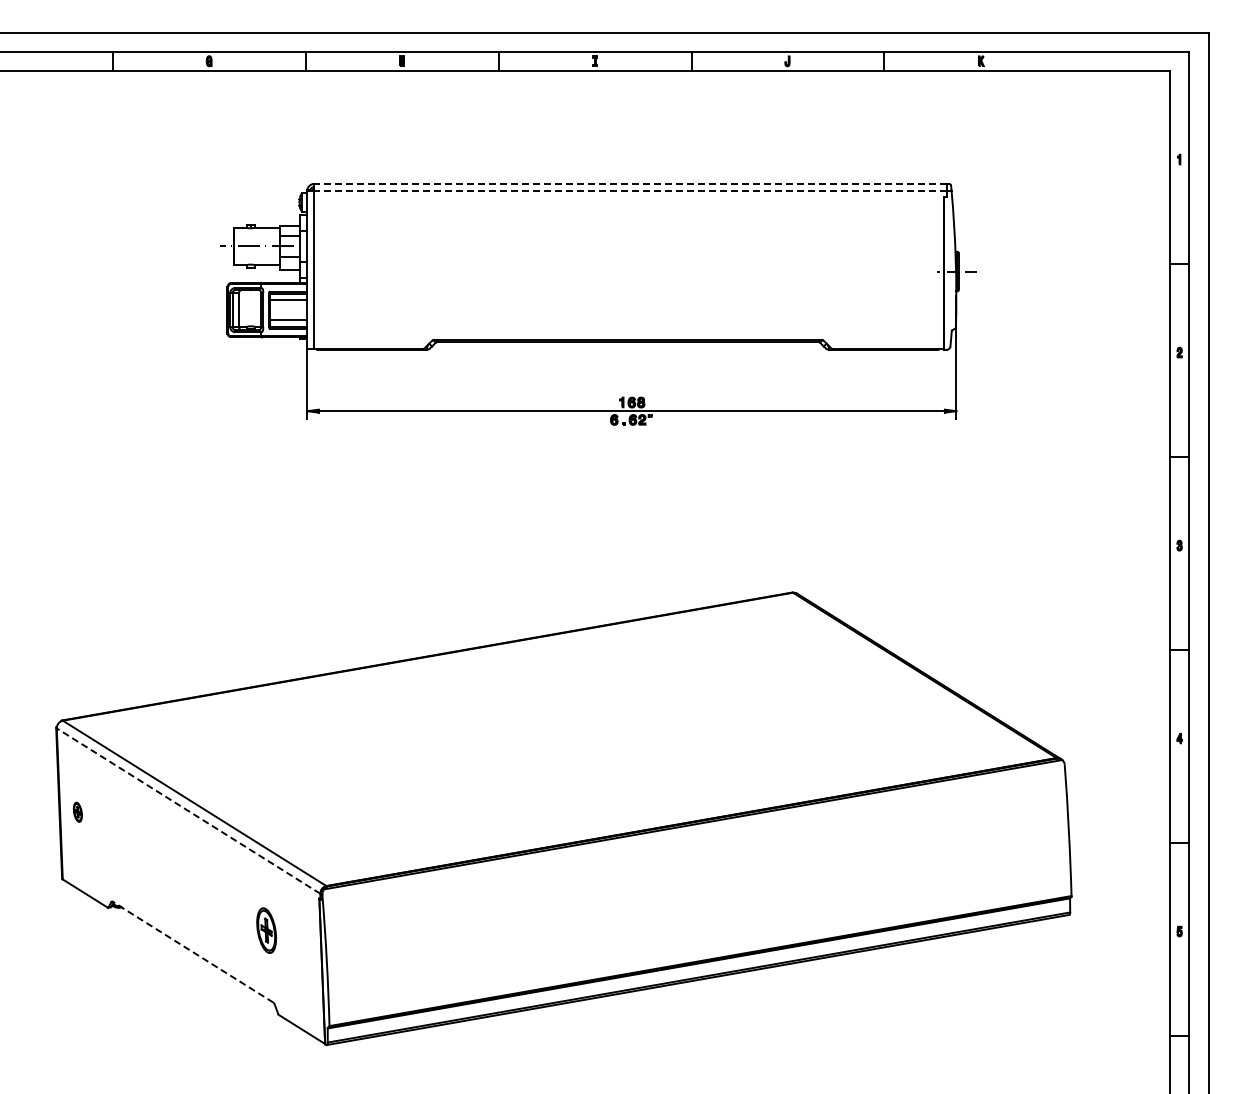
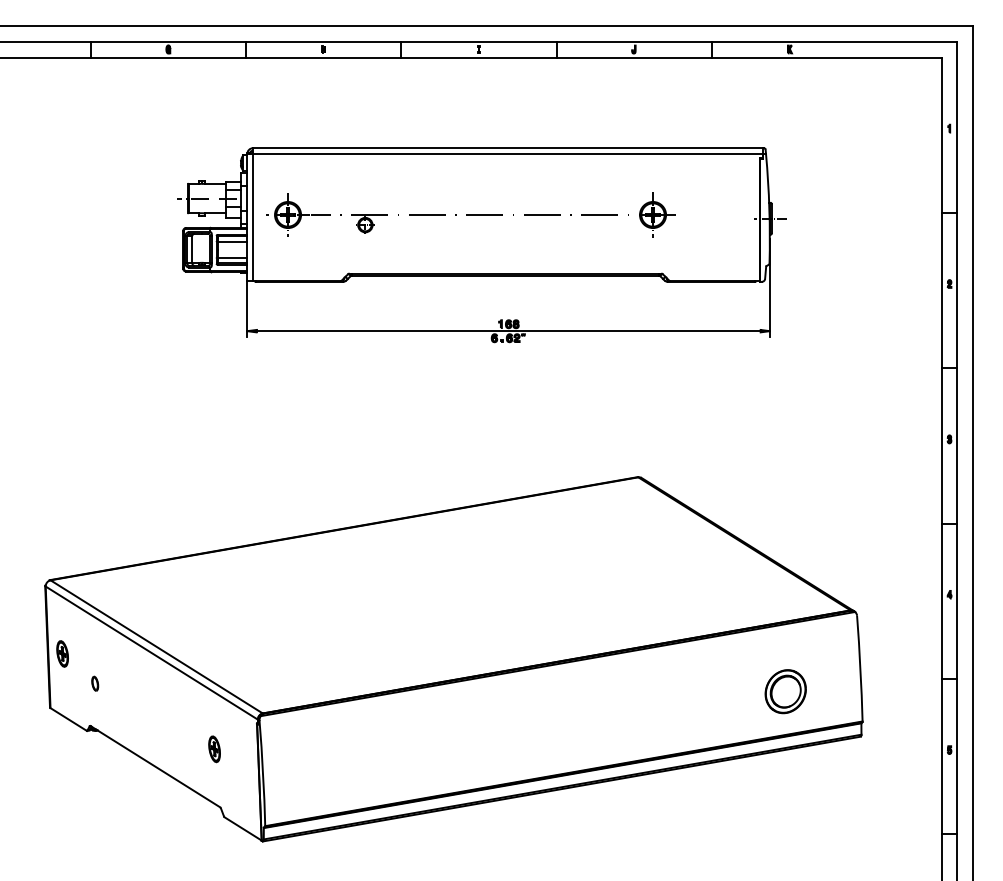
line: (630, 183) -> (507, 147), dashed -> solid
line: (630, 190) -> (507, 153), dashed -> solid
part: (584, 266) -> (470, 214), added
line: (188, 811) -> (151, 653), dashed -> solid
part: (77, 812) -> (62, 654), size x1.67
part: (117, 848) -> (94, 683), added
part: (976, 858) -> (786, 691), added
part: (266, 930) -> (214, 749), size x0.71
line: (193, 952) -> (155, 766), dashed -> solid

